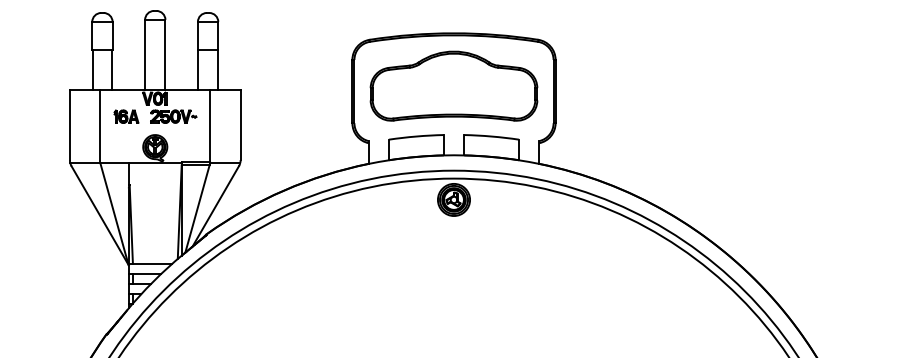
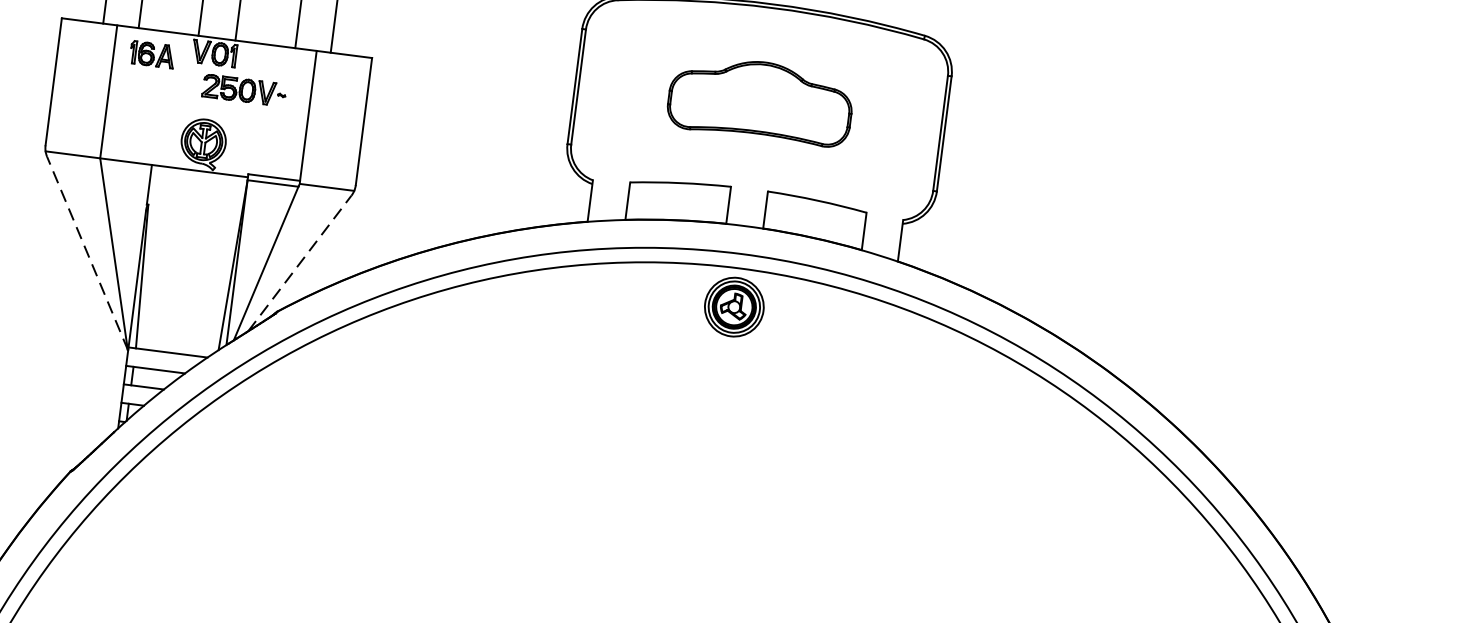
part: (453, 85) -> (760, 99), size x0.6
part: (126, 116) -> (152, 54), moved
line: (215, 206) -> (299, 263), solid -> dashed
line: (99, 215) -> (86, 252), solid -> dashed

